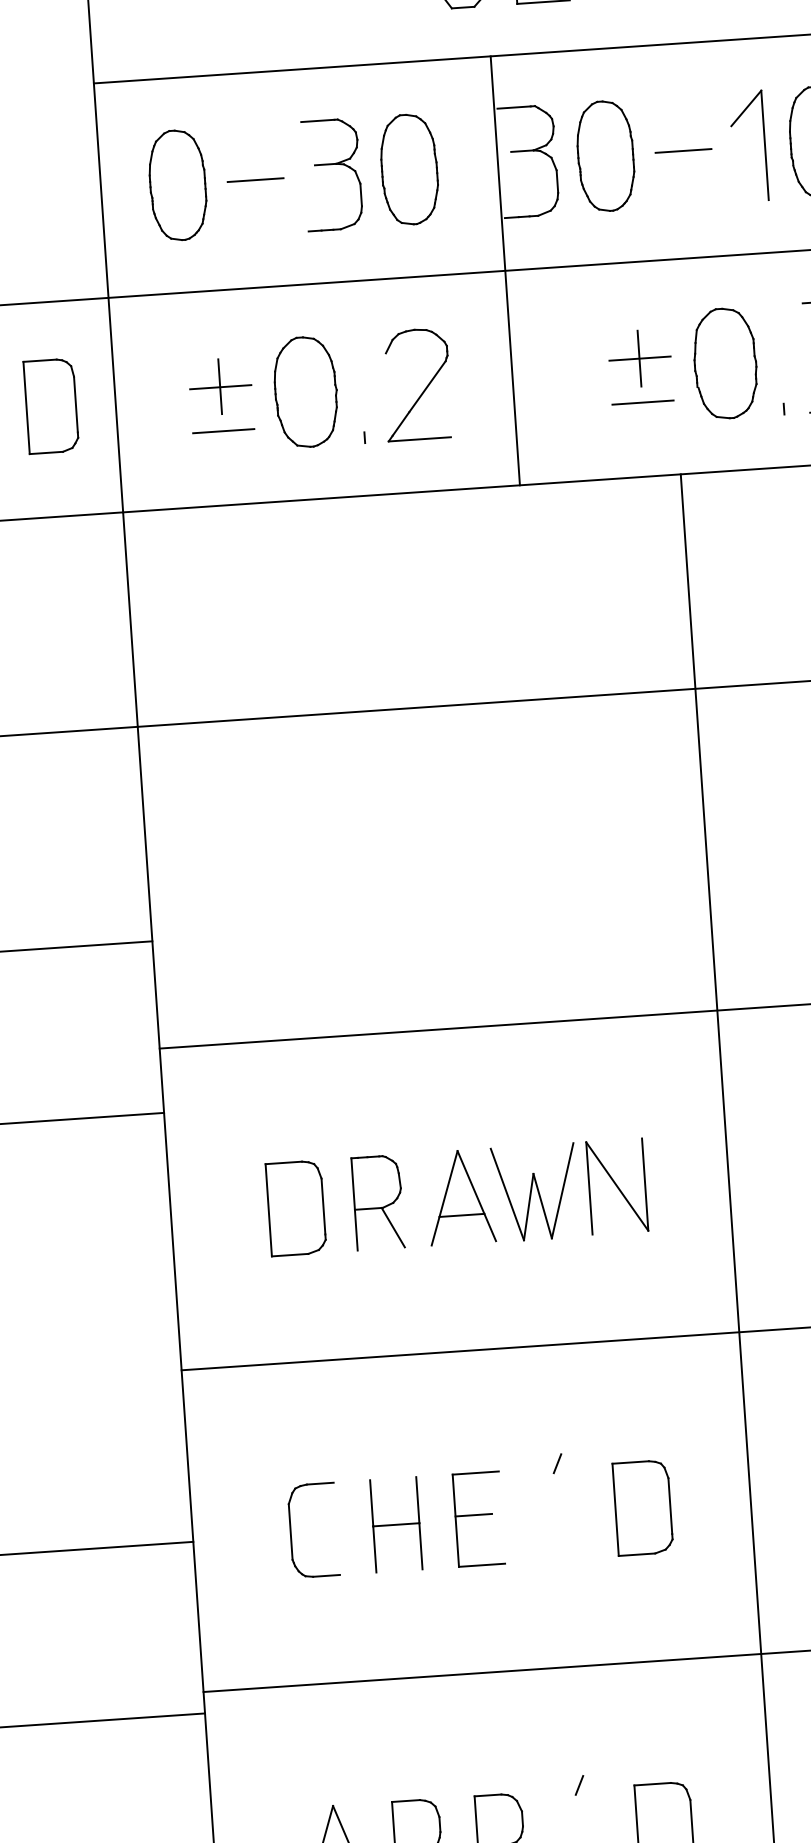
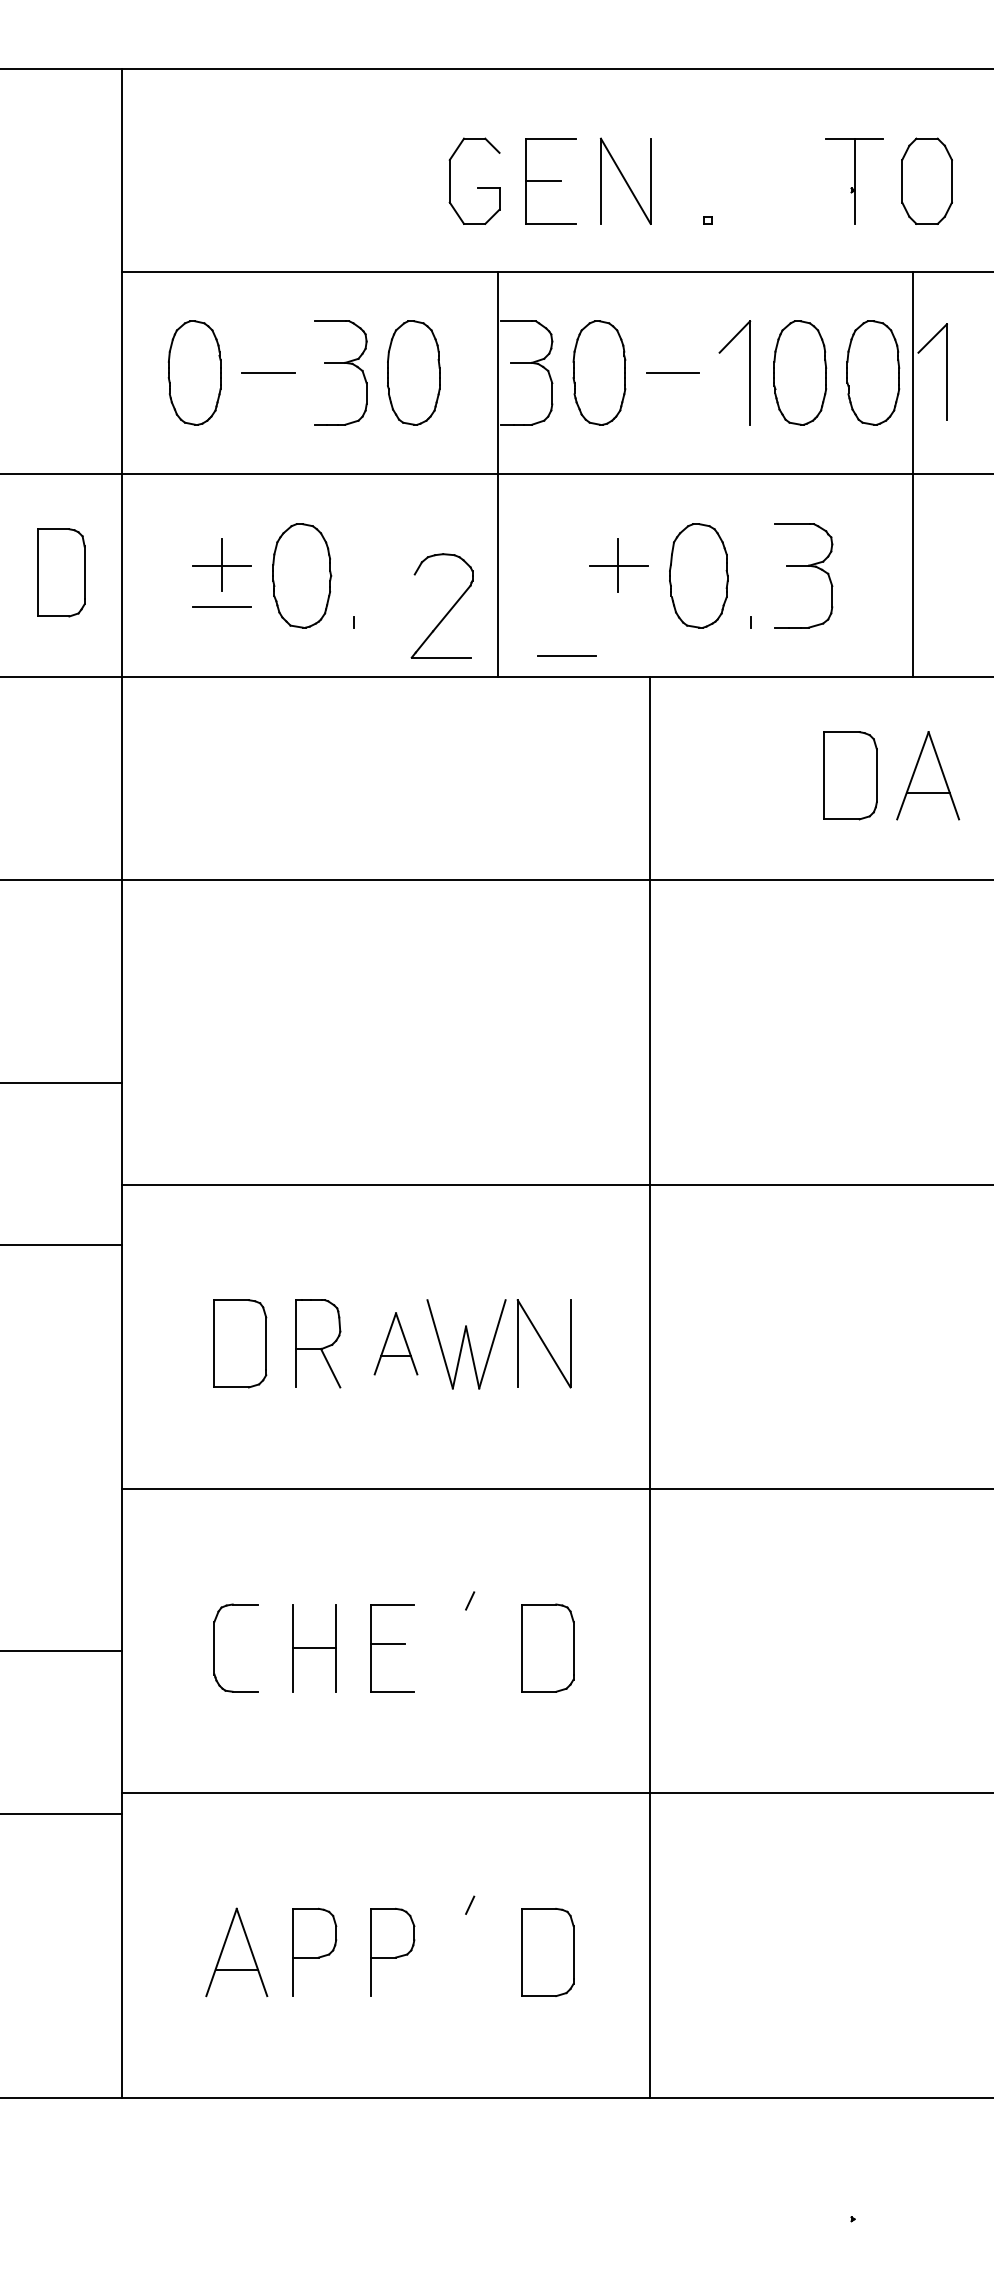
part: (424, 388) -> (448, 610), moved
line: (642, 401) -> (566, 655), moved
part: (460, 1196) -> (395, 1343), size x0.7

